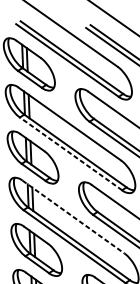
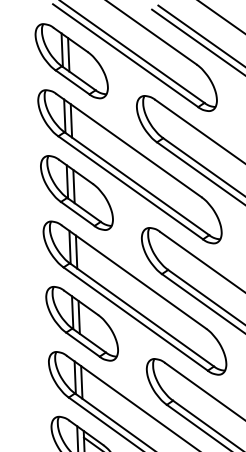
line: (70, 153) -> (130, 187), dashed -> solid
line: (73, 217) -> (134, 277), dashed -> solid

